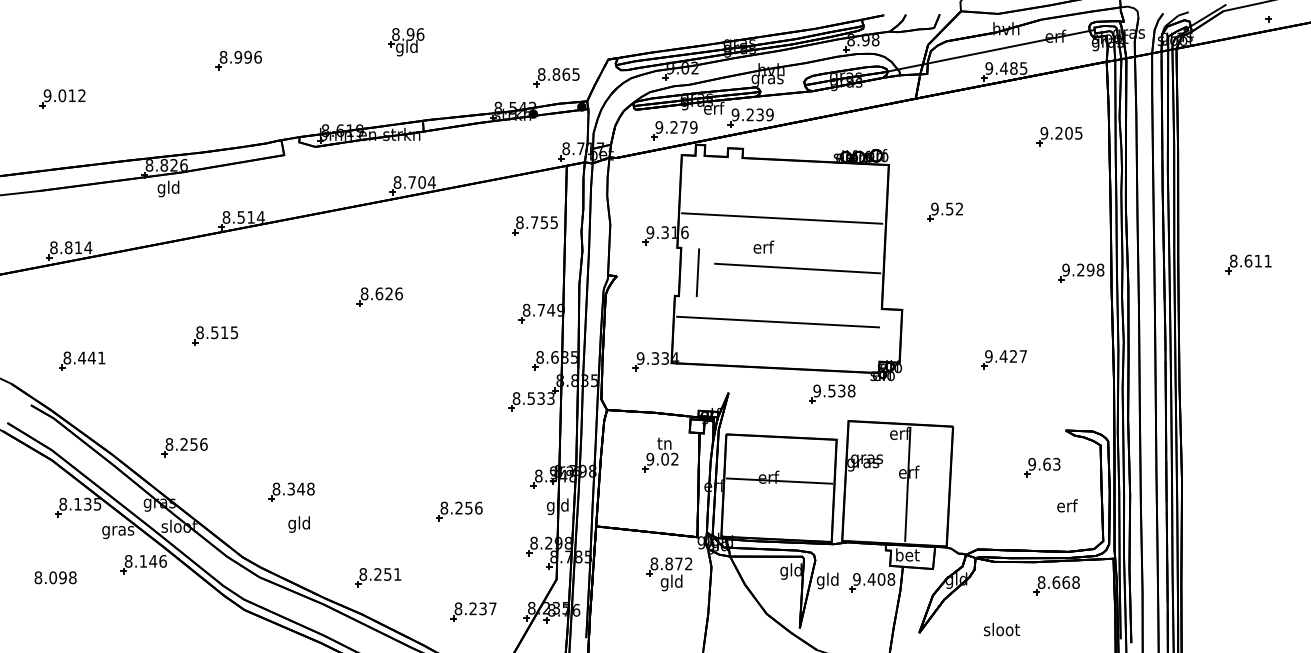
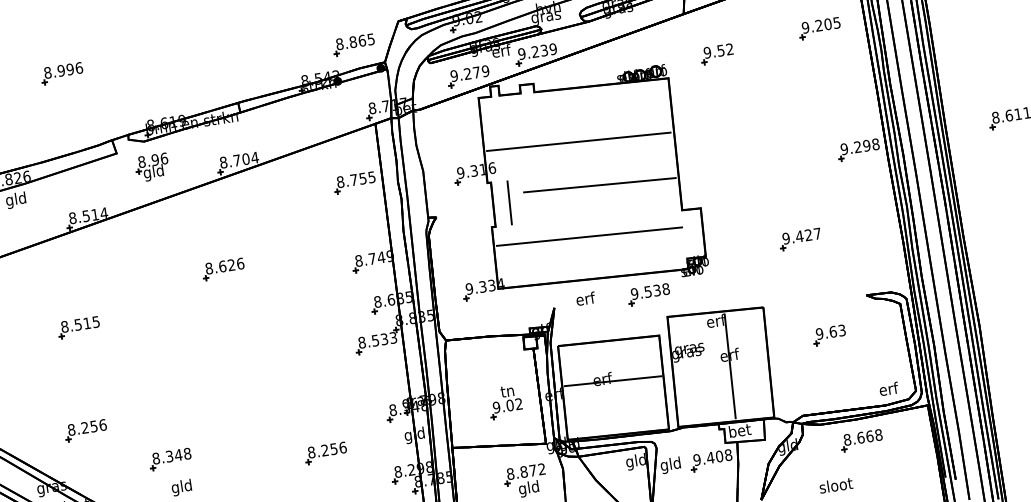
part: (406, 42) -> (152, 167), moved
part: (944, 211) -> (716, 53), moved
text: (763, 246) -> (585, 298), moved
part: (184, 447) -> (85, 430), moved
part: (660, 454) -> (505, 401), moved
part: (1042, 467) -> (829, 335), moved
text: (1067, 505) -> (888, 388), moved
part: (1056, 585) -> (861, 440), moved

